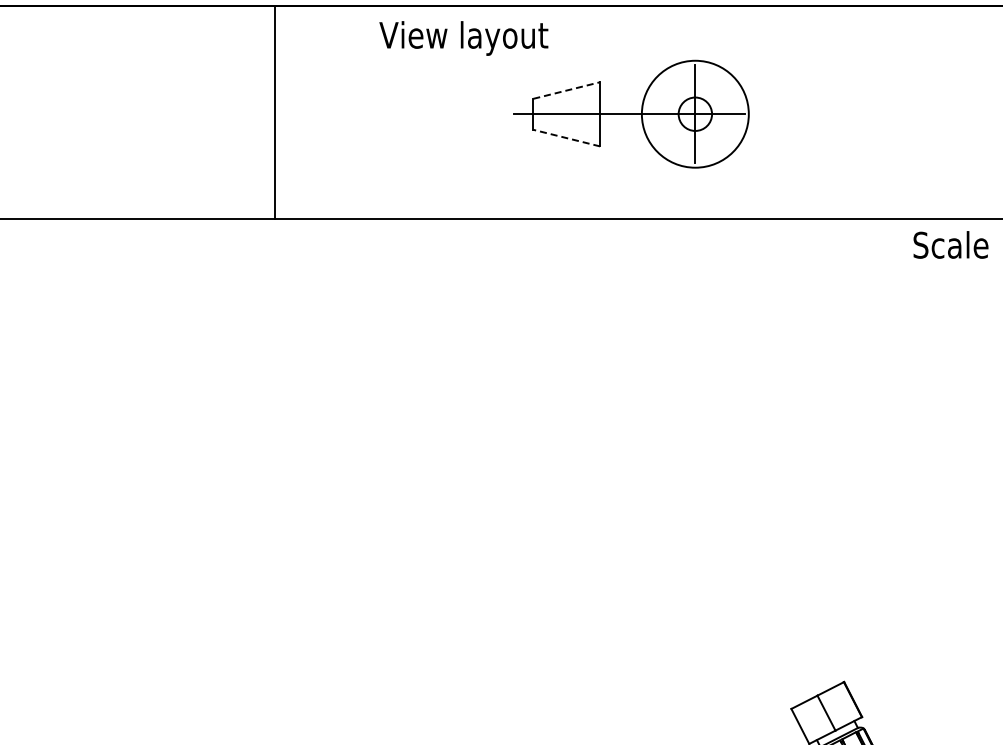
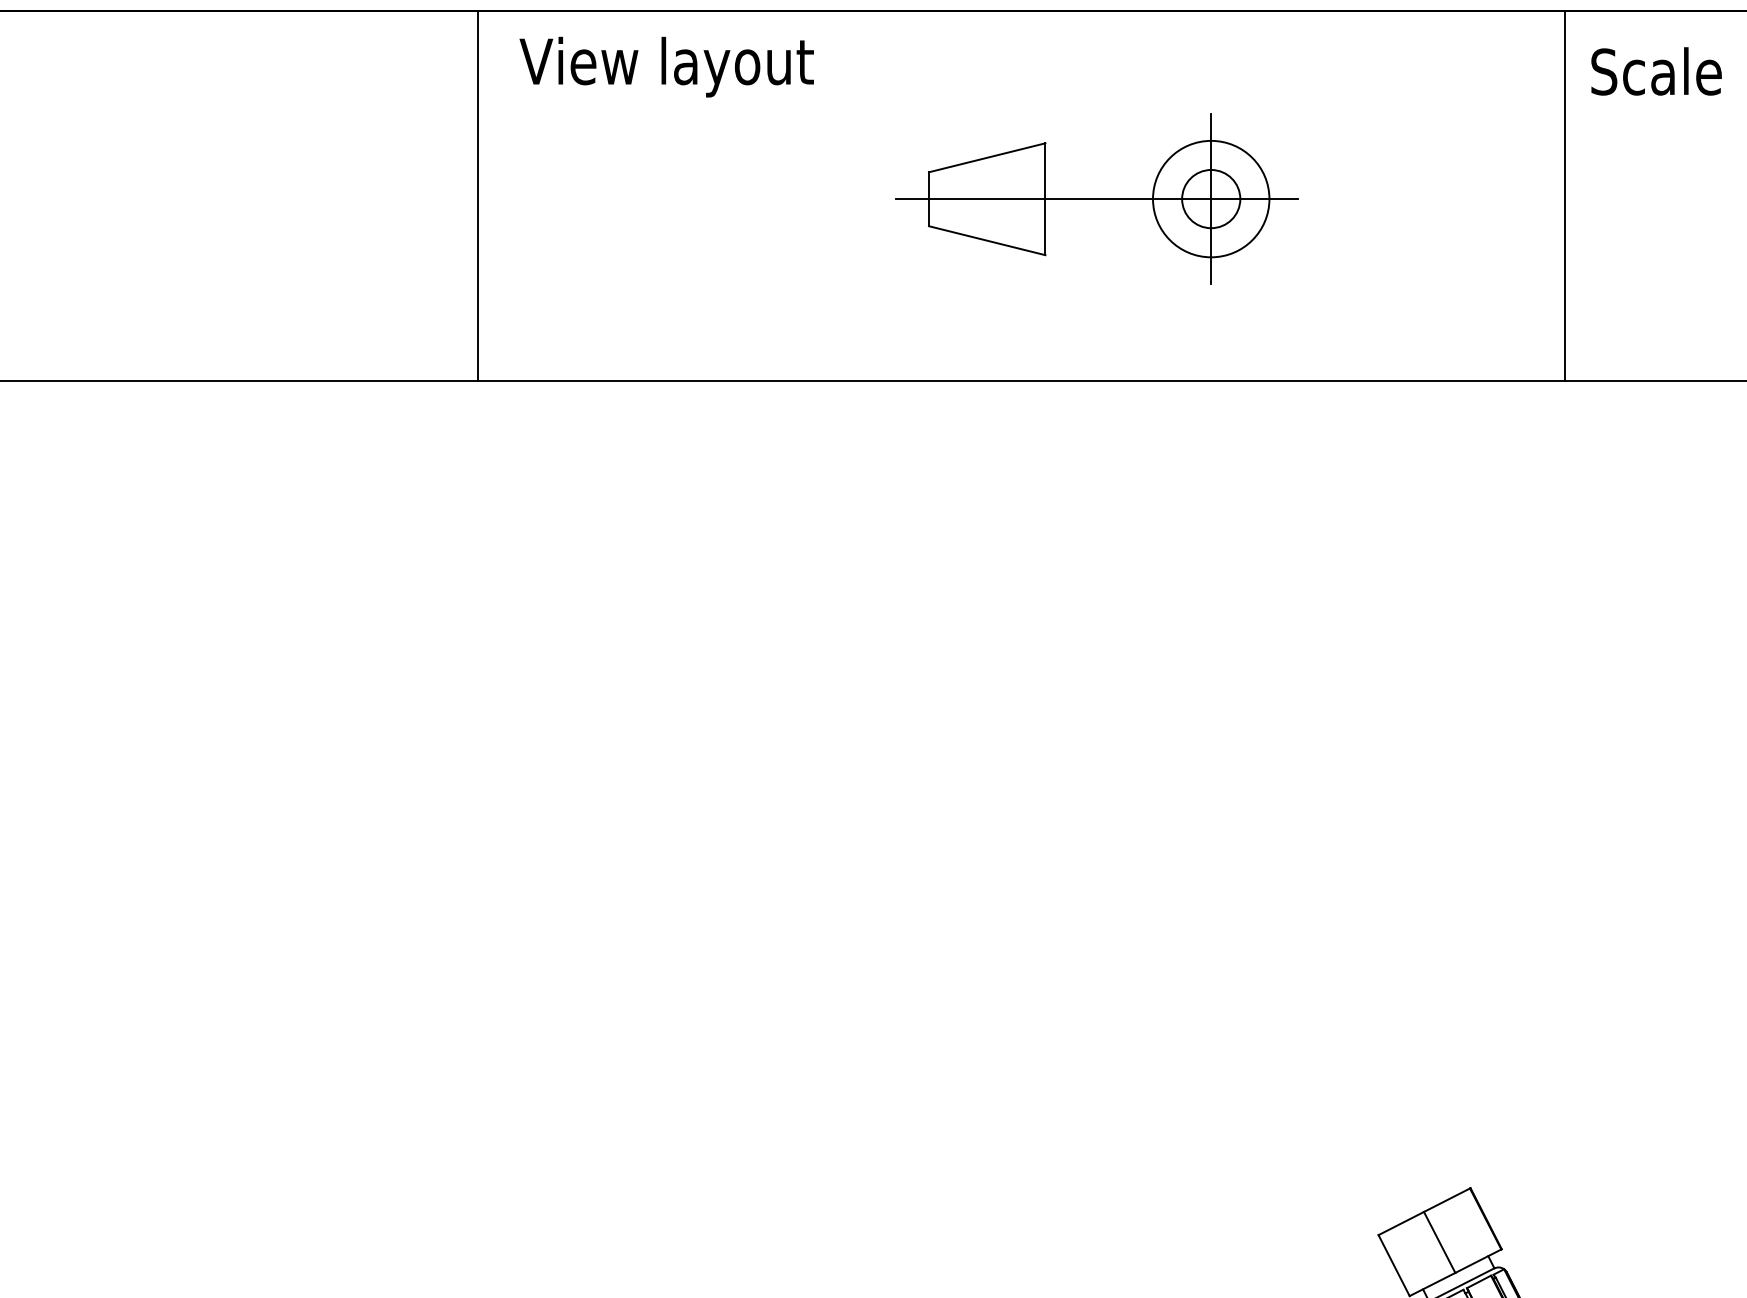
text: (463, 38) -> (666, 67), moved
line: (567, 90) -> (988, 157), dashed -> solid
line: (898, 112) -> (1565, 196), added
circle: (694, 113) -> (1209, 197), size x0.62
line: (566, 138) -> (986, 241), dashed -> solid
text: (950, 244) -> (1655, 70), moved

